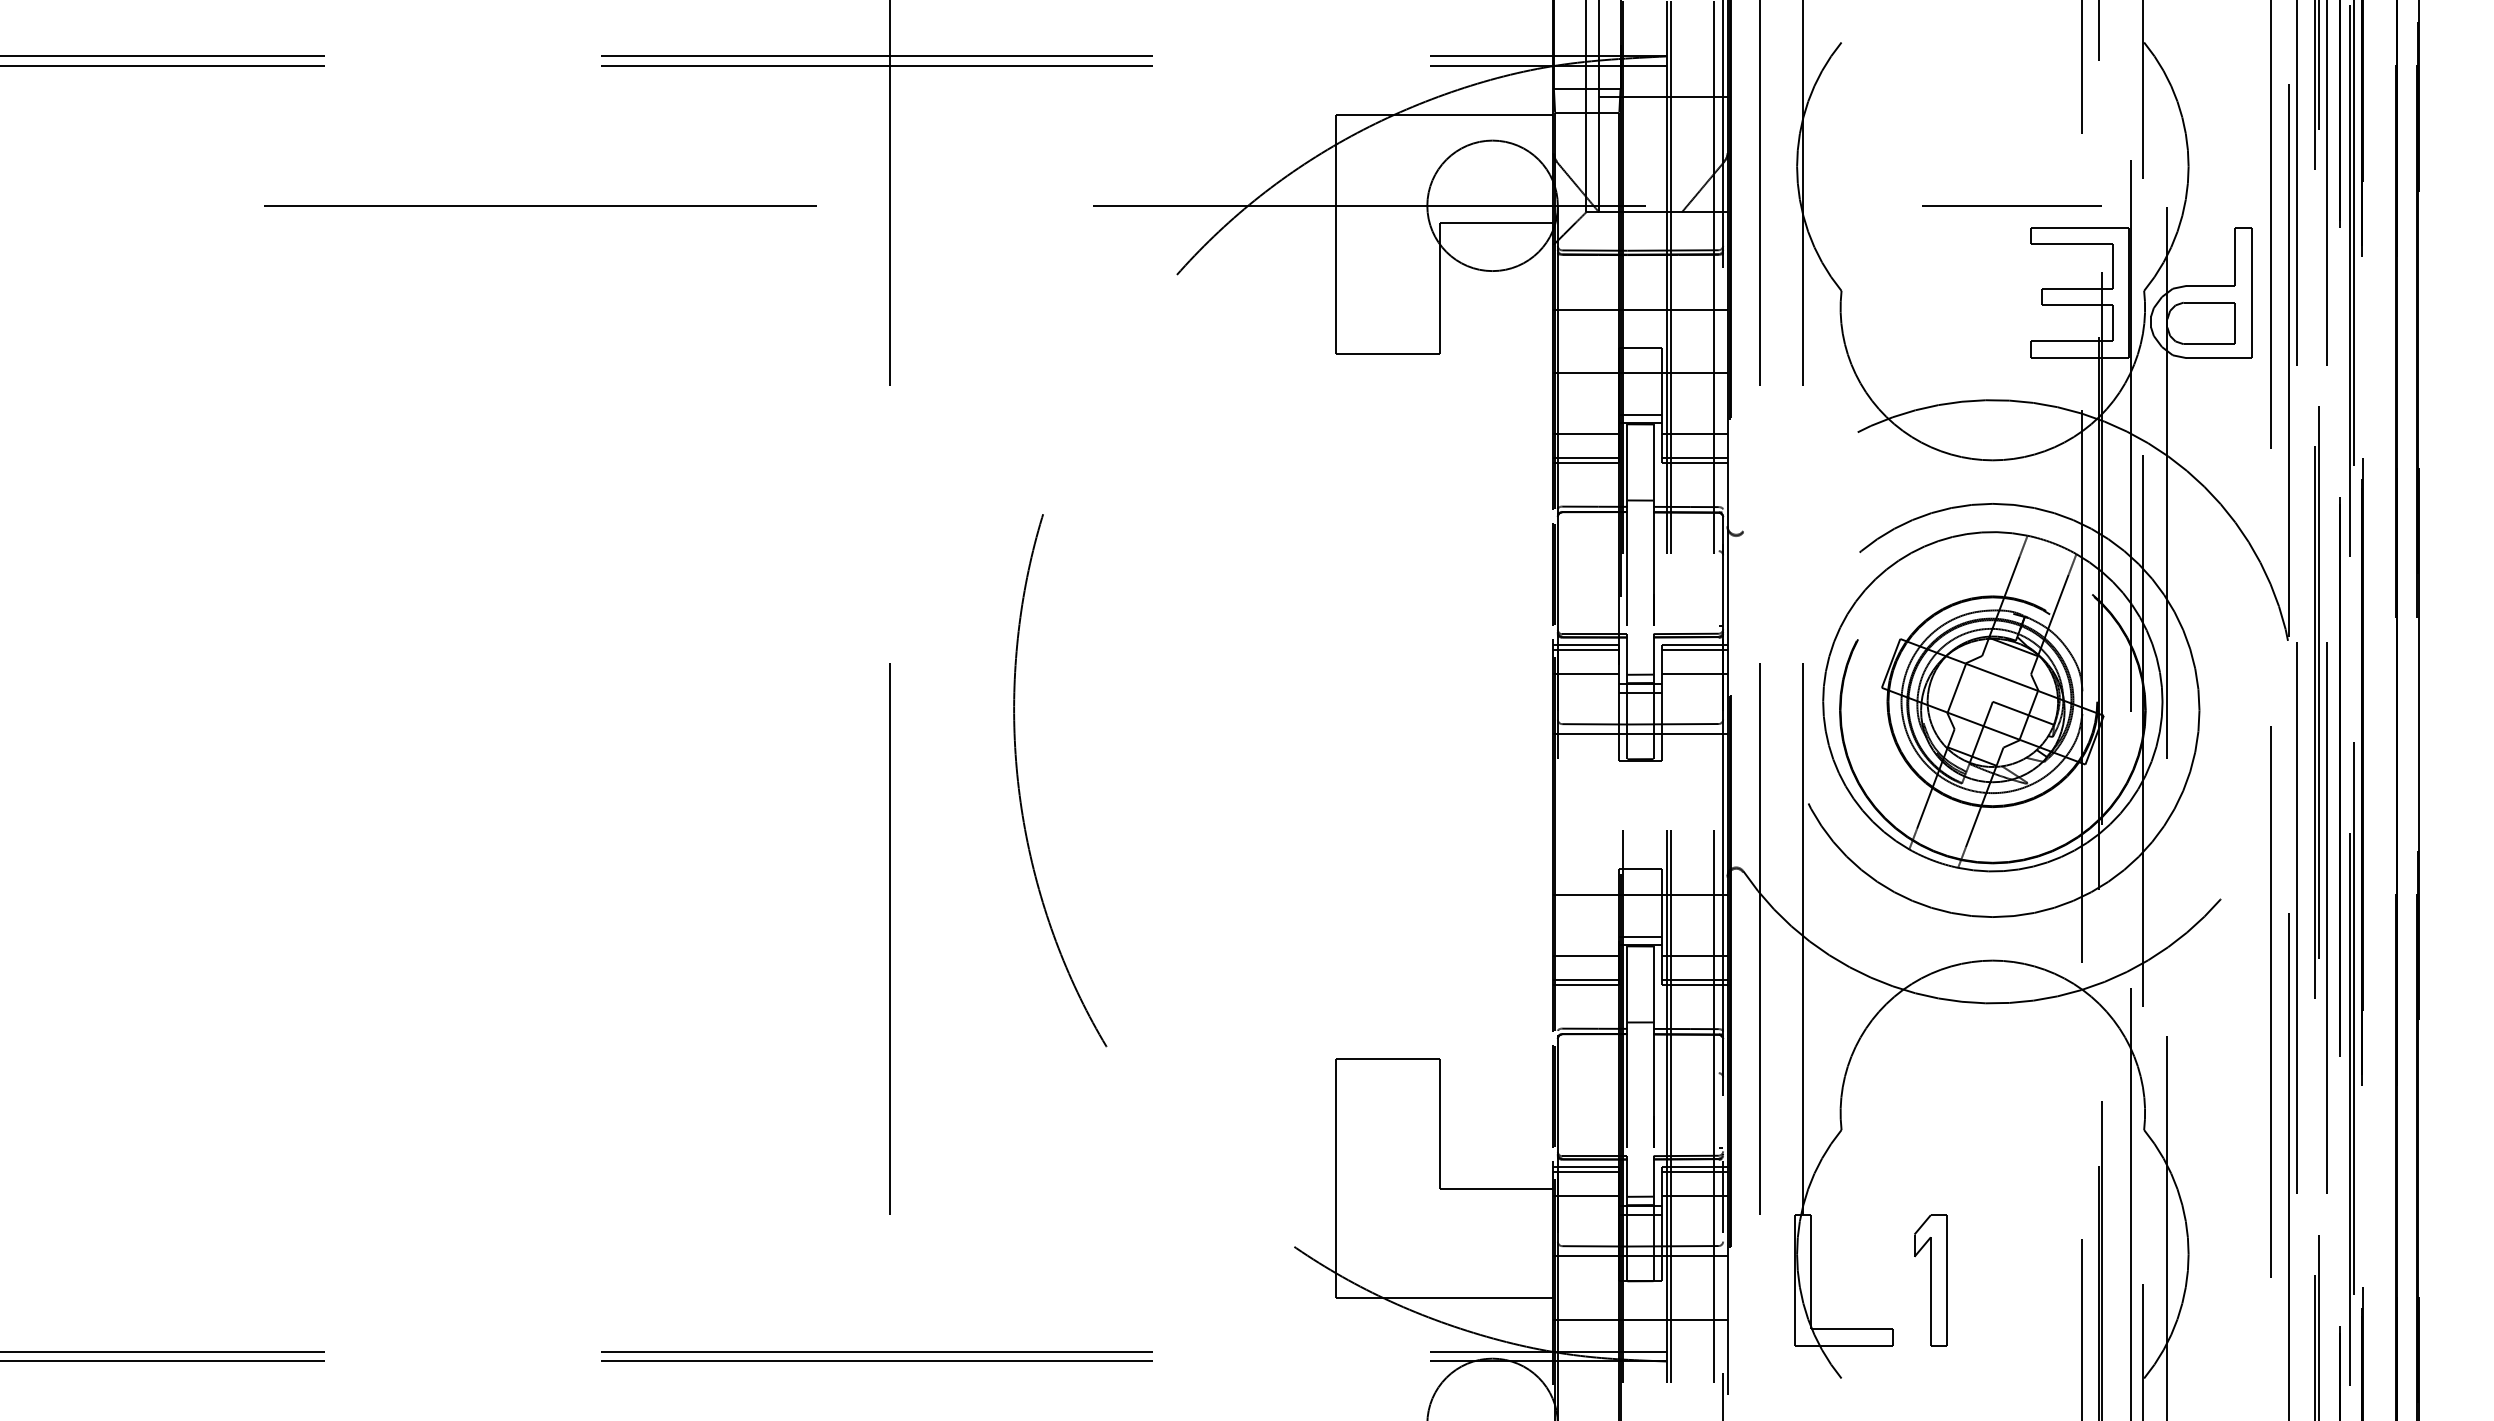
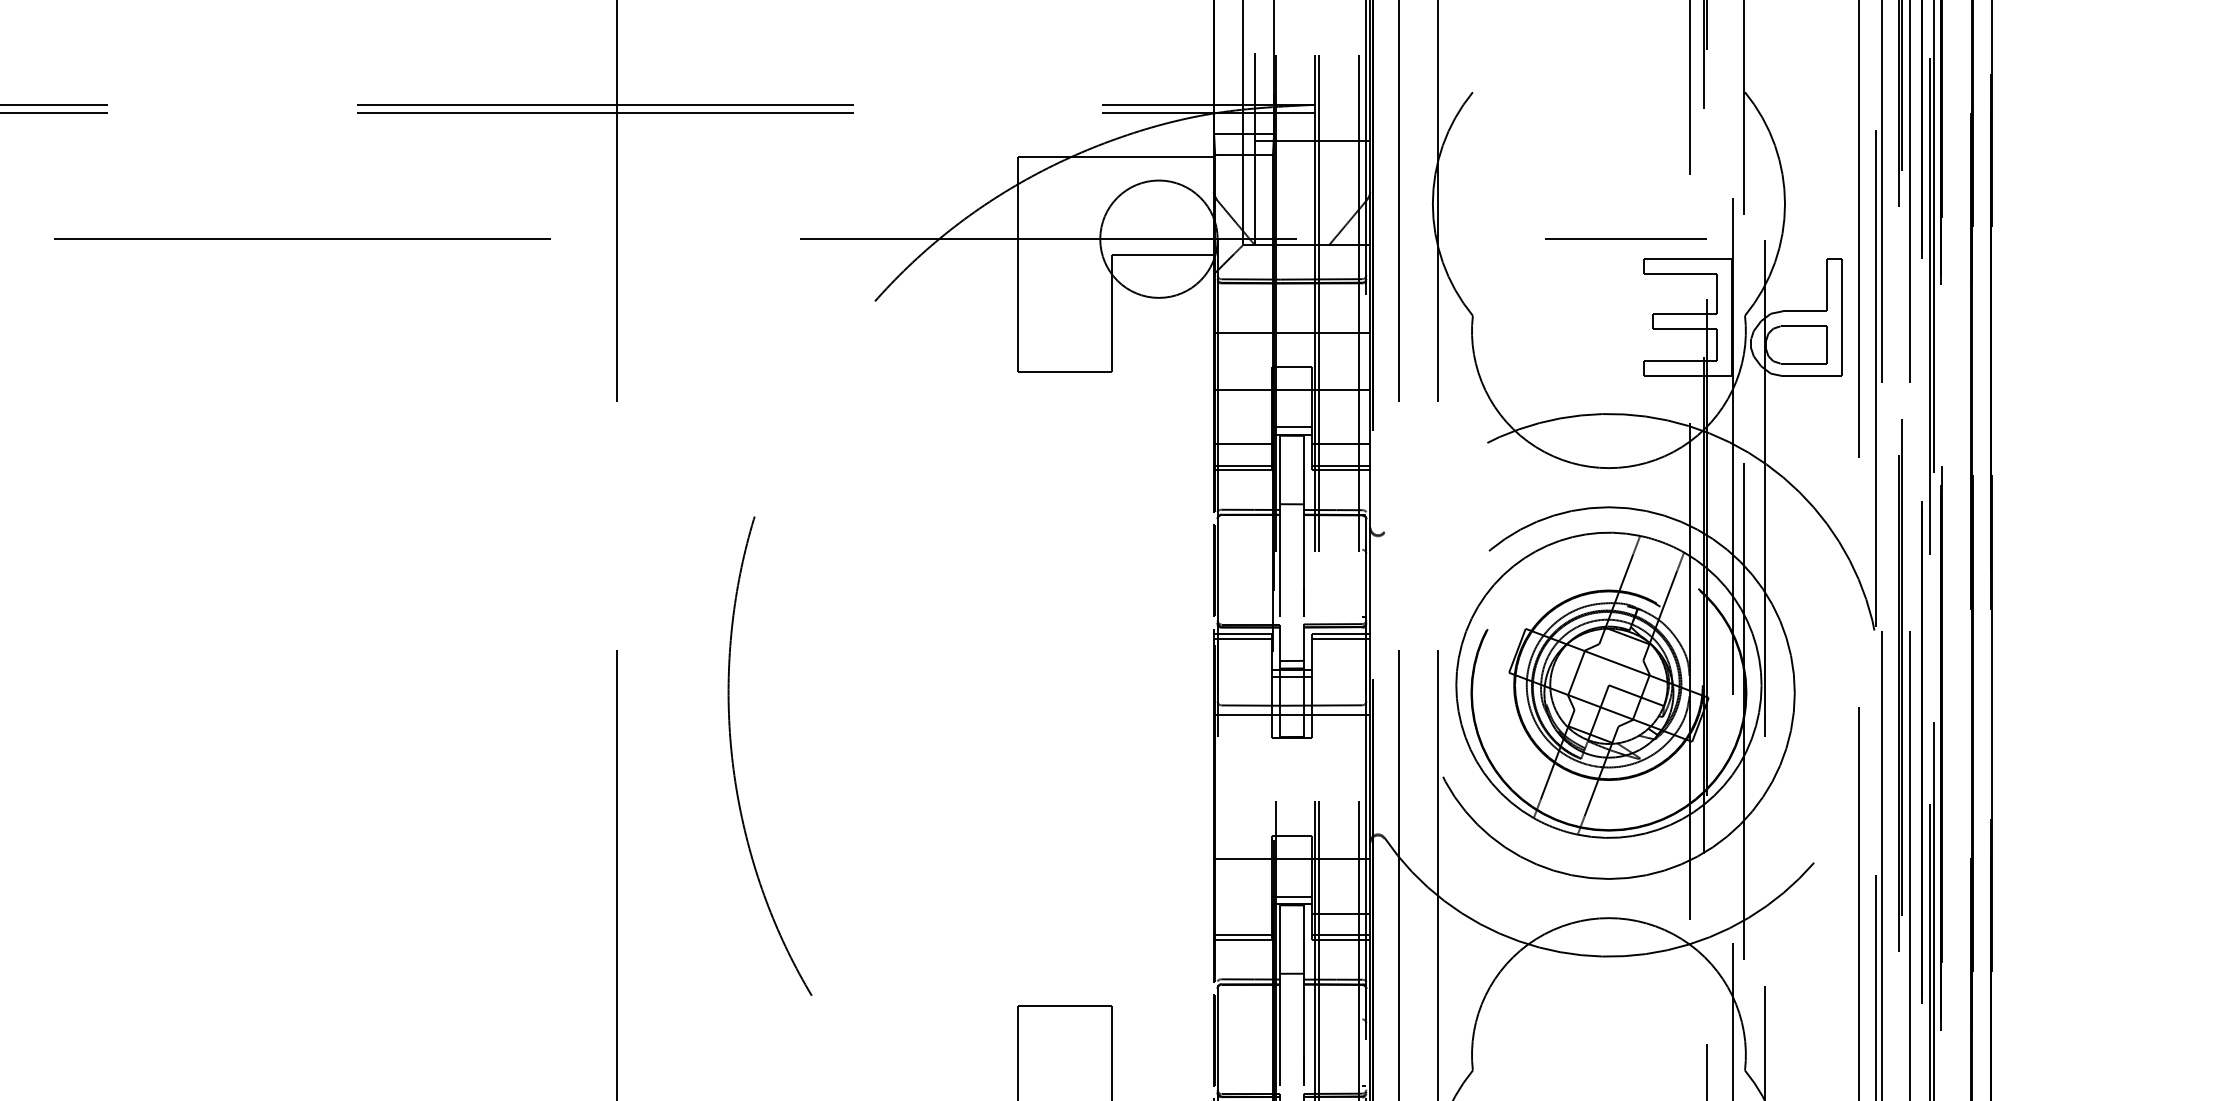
line: (1585, 674) -> (1242, 660), removed
line: (1694, 674) -> (1340, 660), removed
line: (1585, 955) -> (1242, 913), removed

